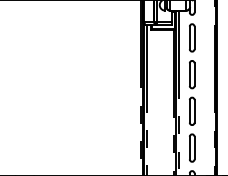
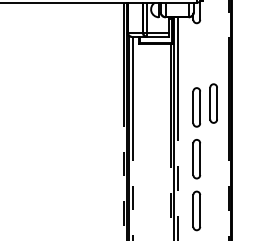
part: (192, 37) -> (214, 102), moved

